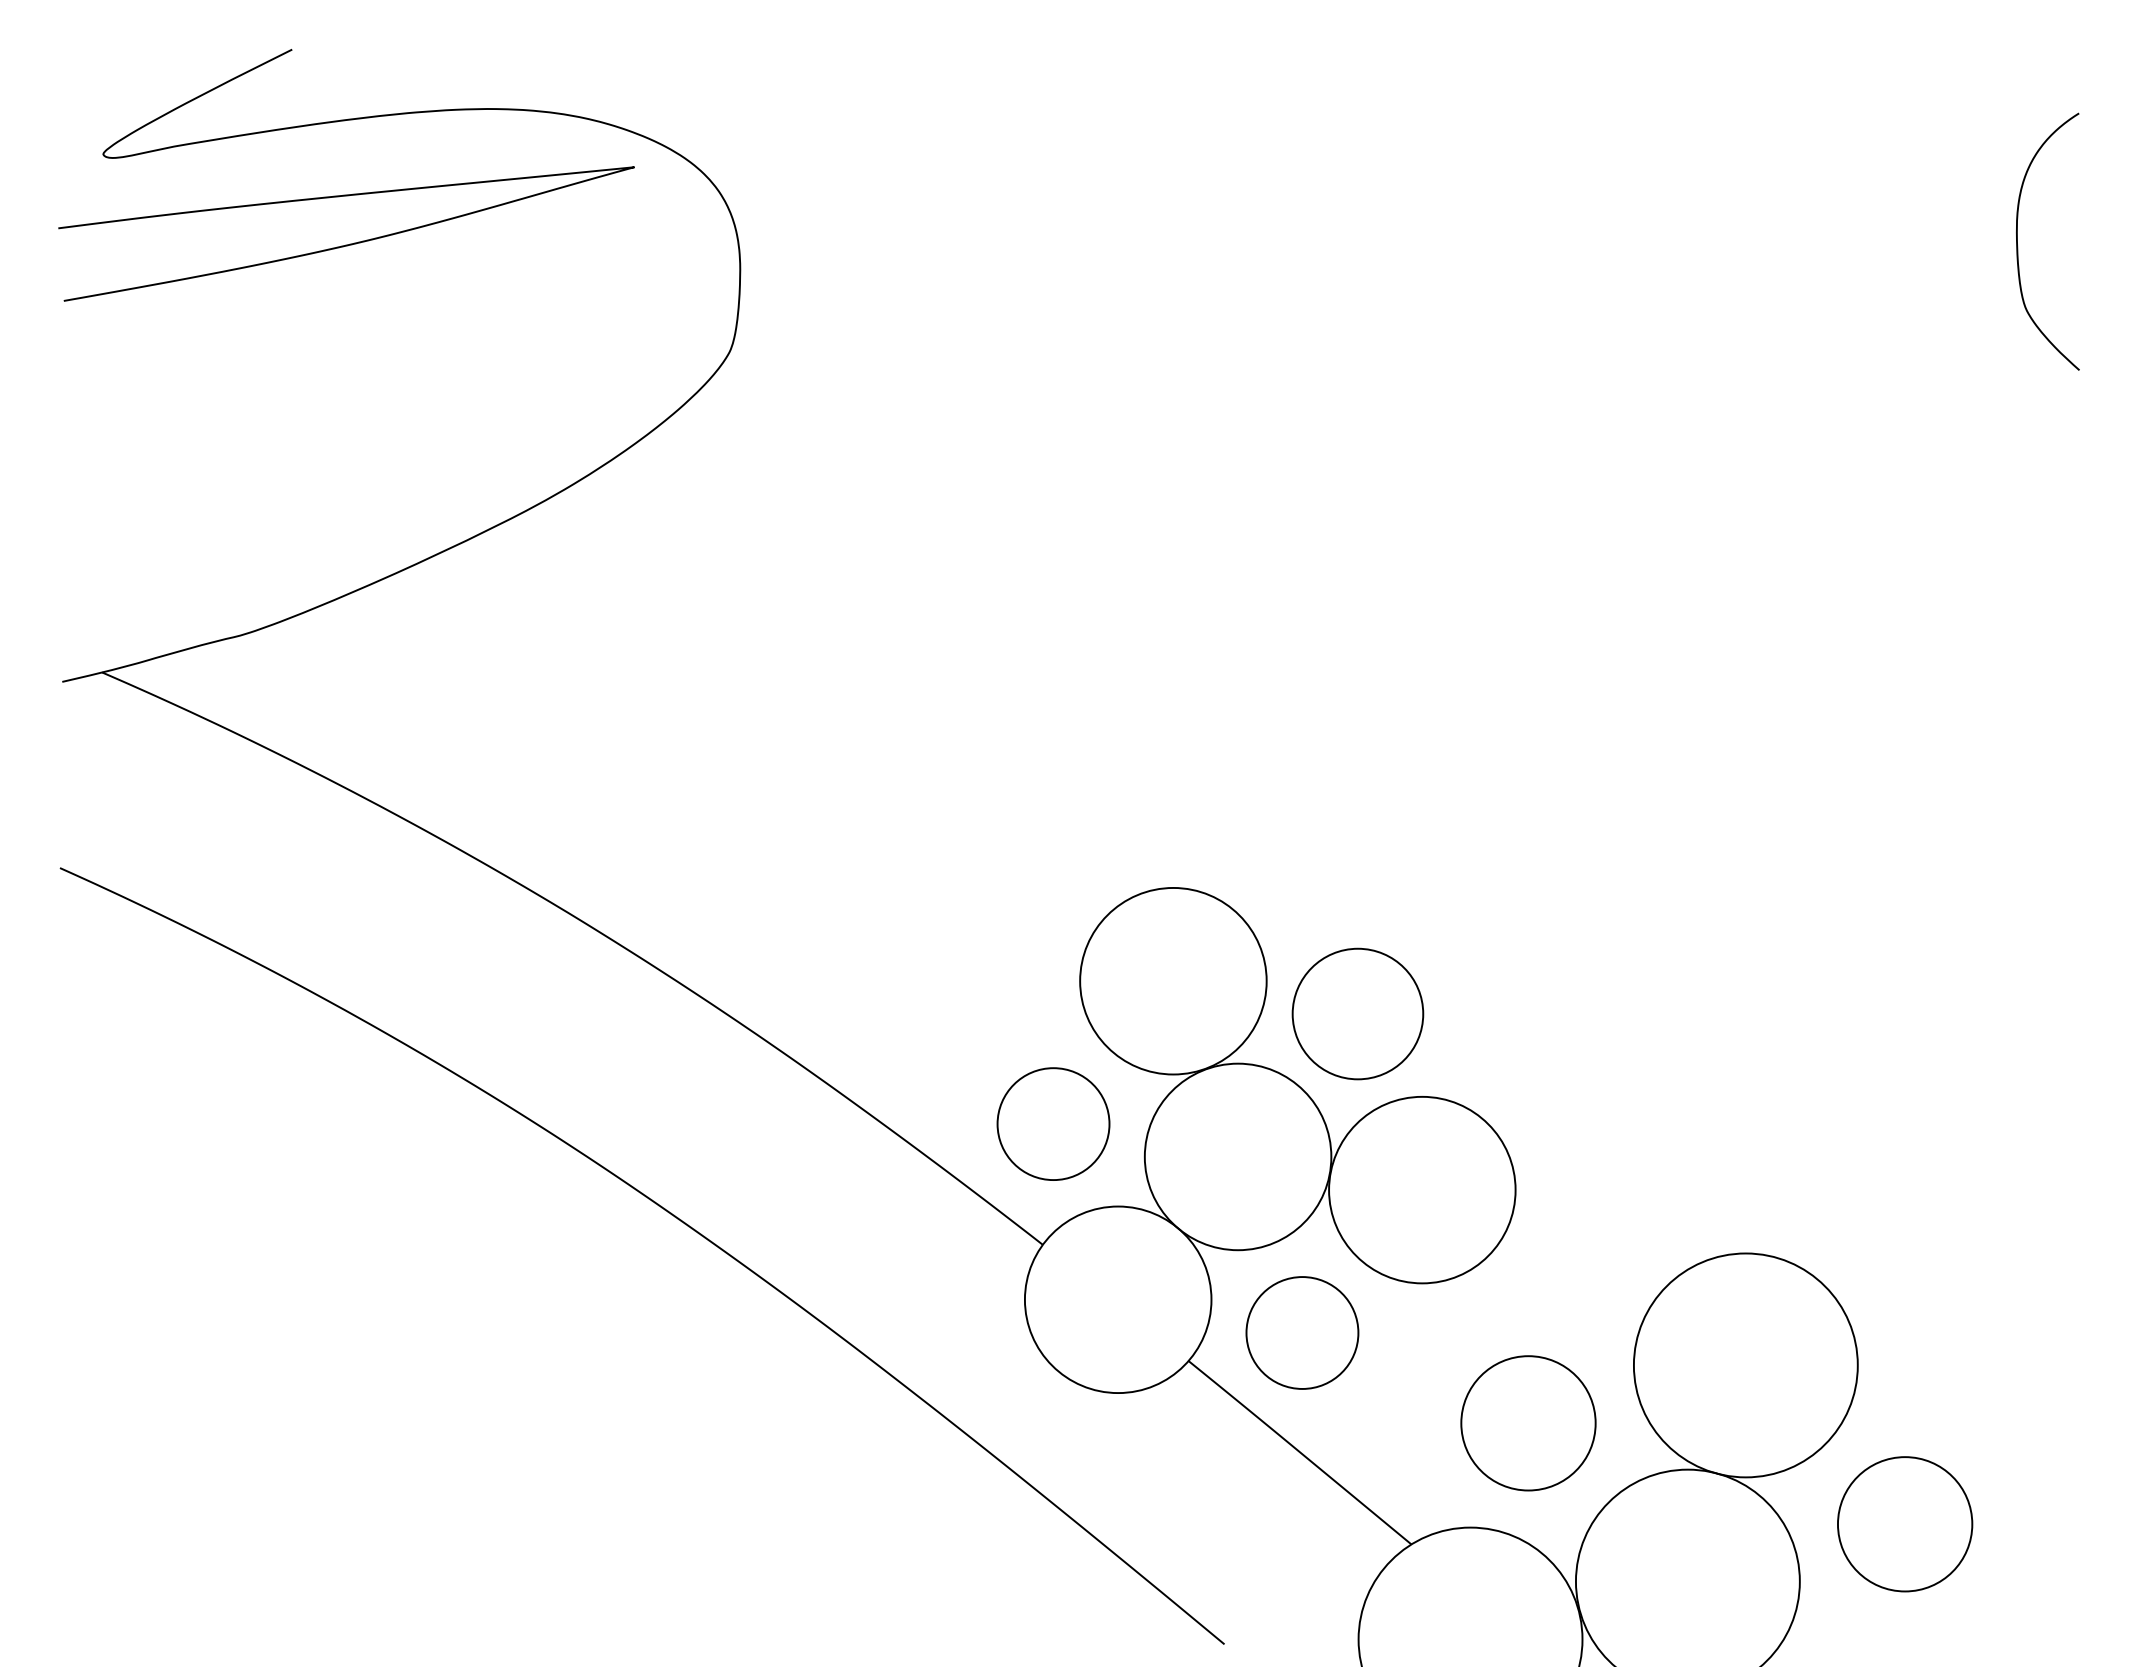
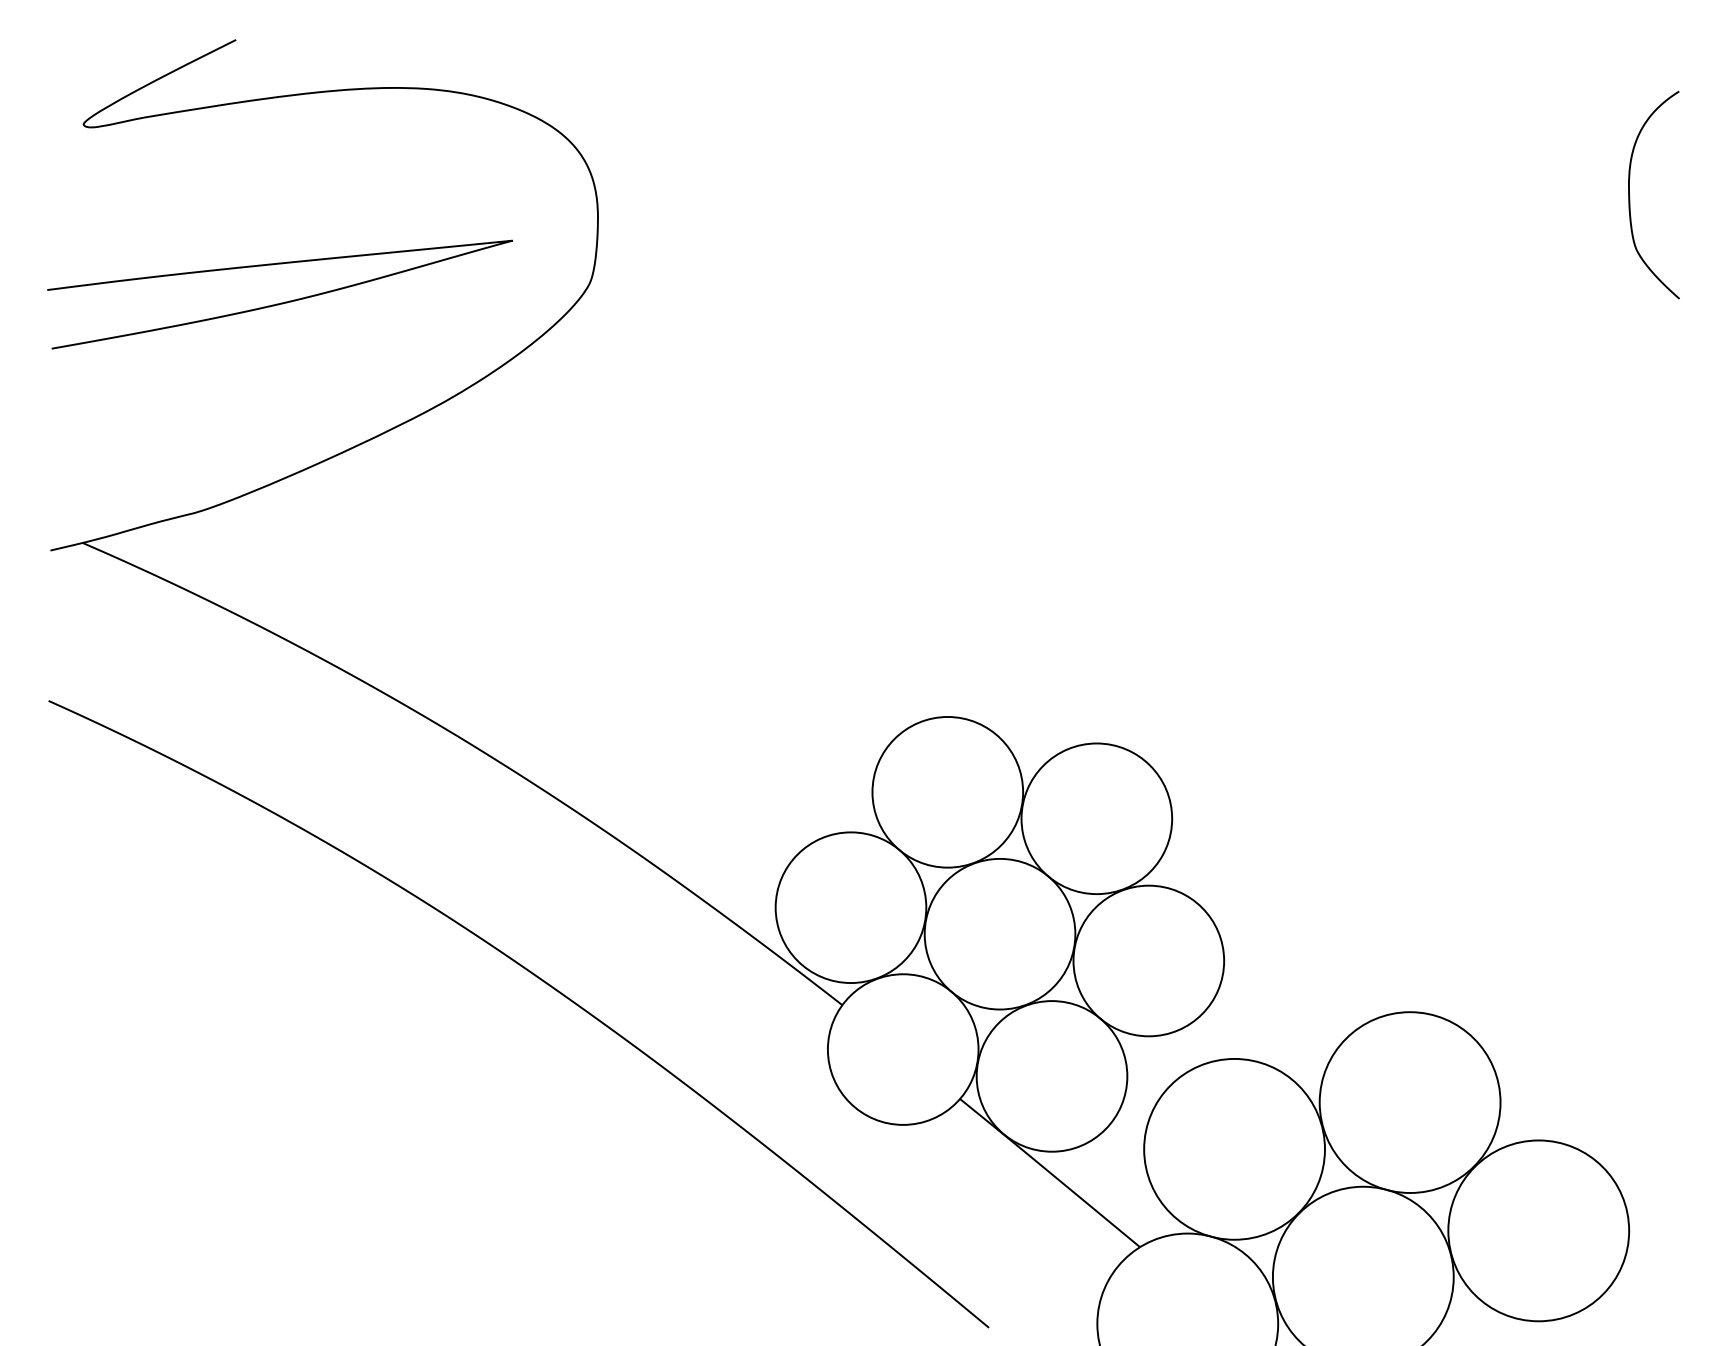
curve: (350, 243) -> (283, 302), moved
circle: (1357, 1013) -> (1096, 818), size x1.43
circle: (1053, 1123) -> (850, 907), size x1.67
circle: (1302, 1332) -> (1052, 1075), size x1.67
circle: (1528, 1423) -> (1234, 1149), size x1.67
circle: (1905, 1524) -> (1539, 1231), size x1.67

